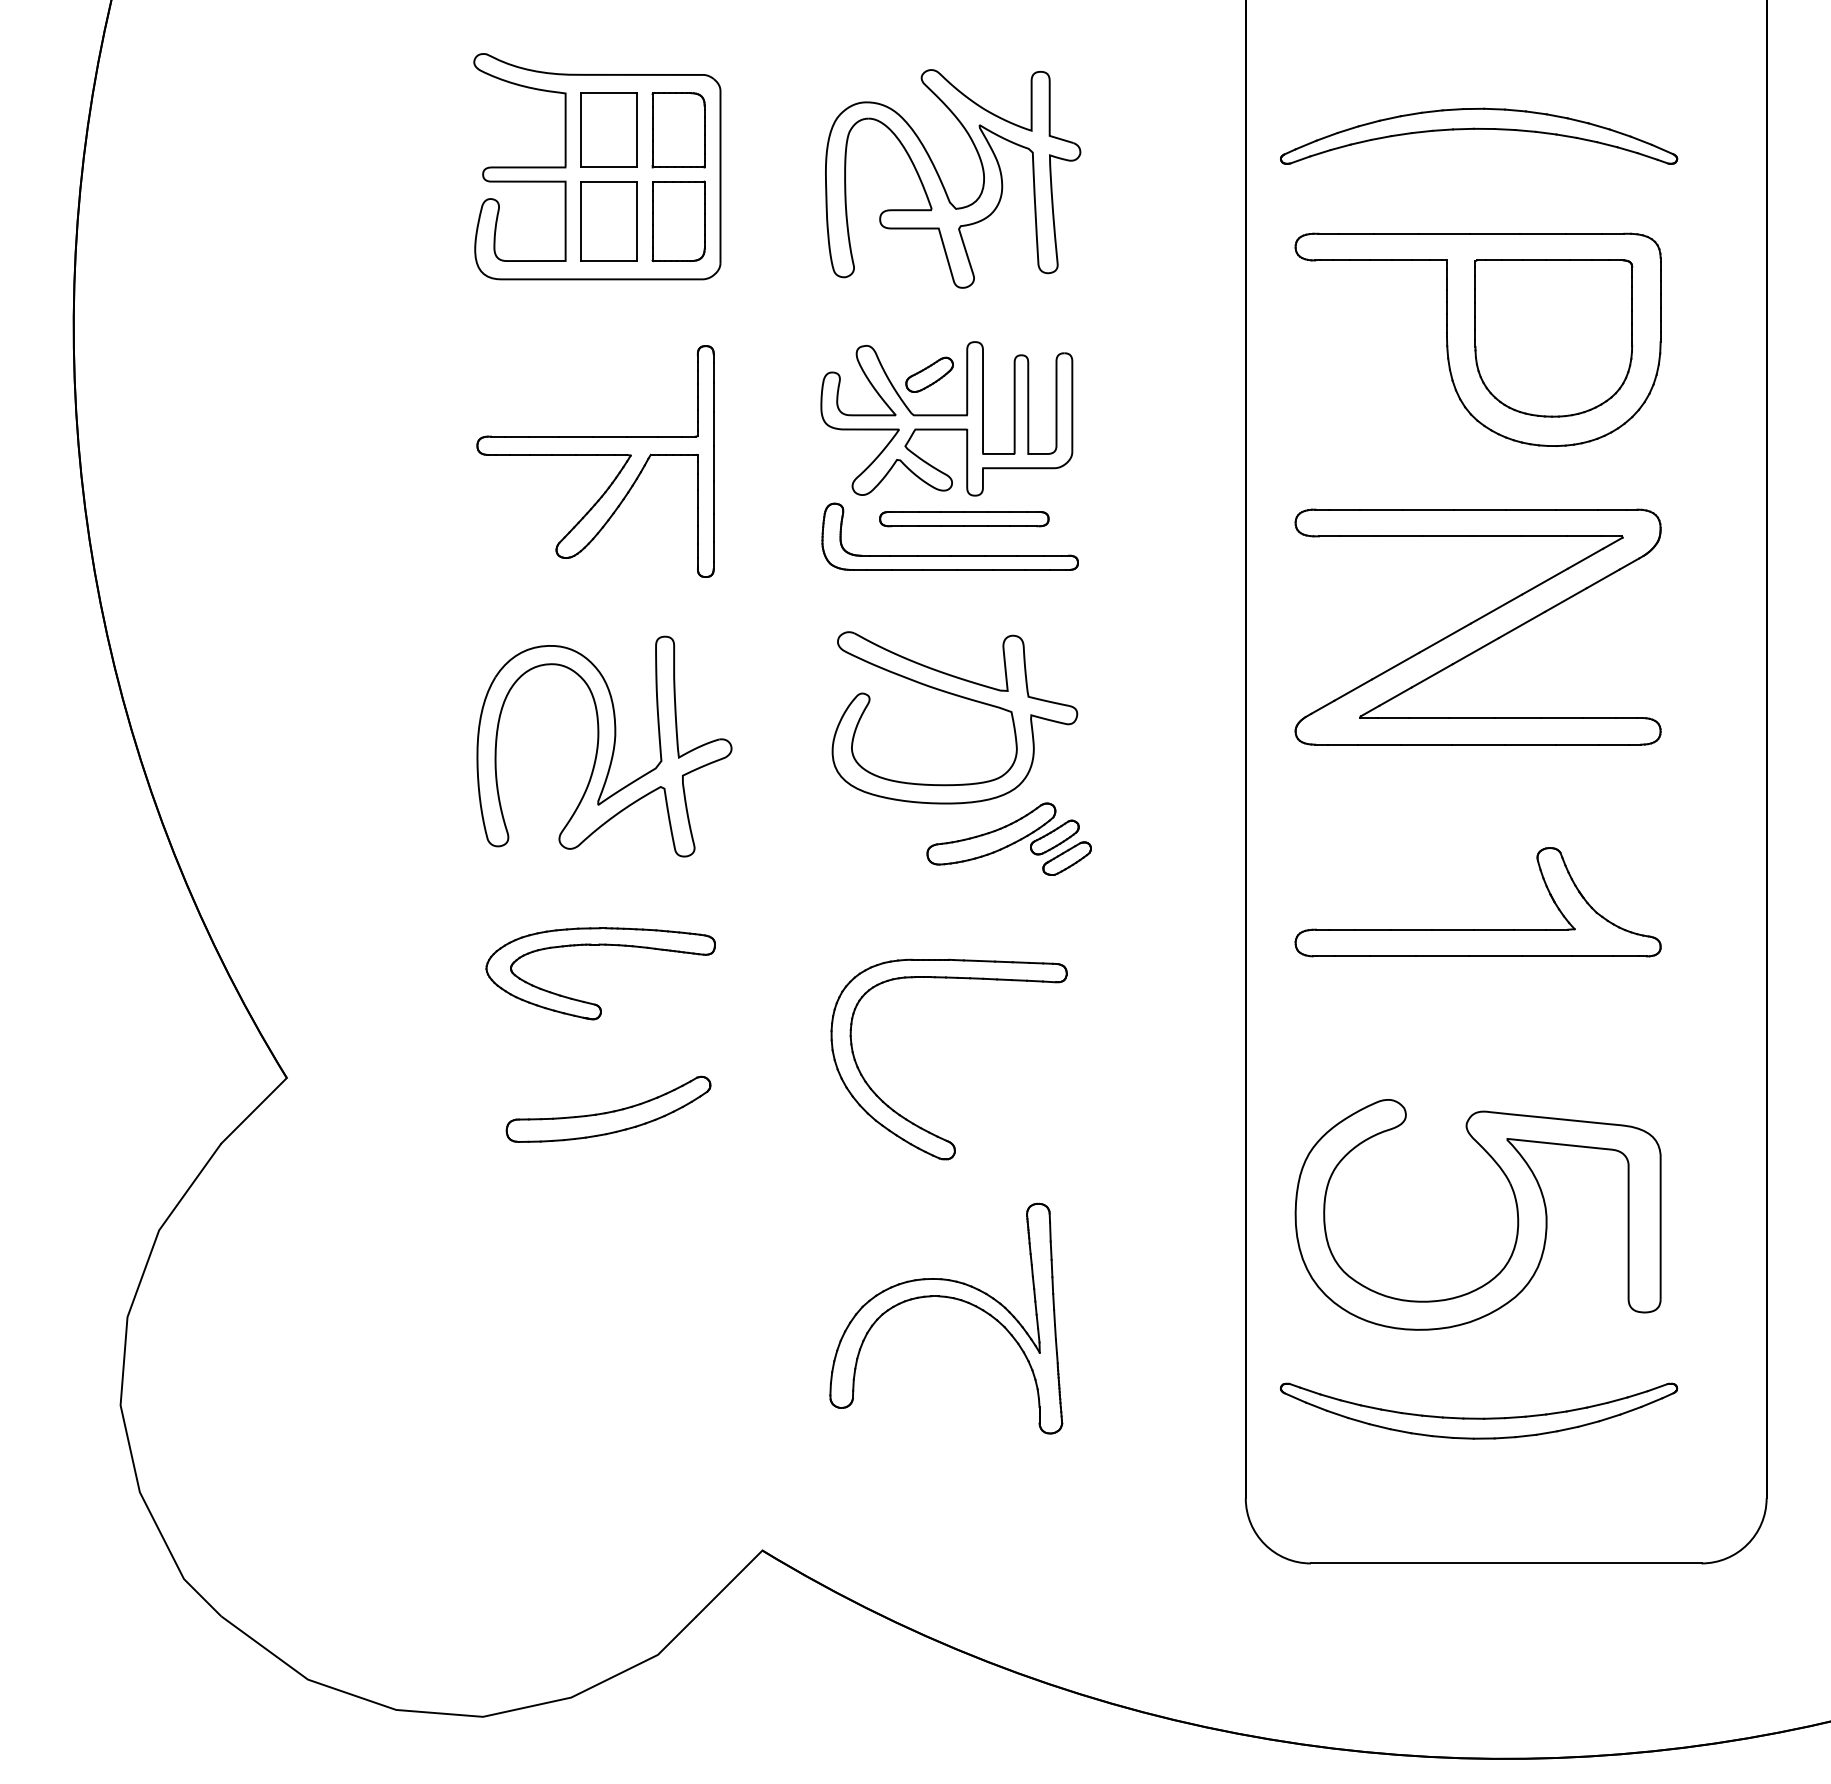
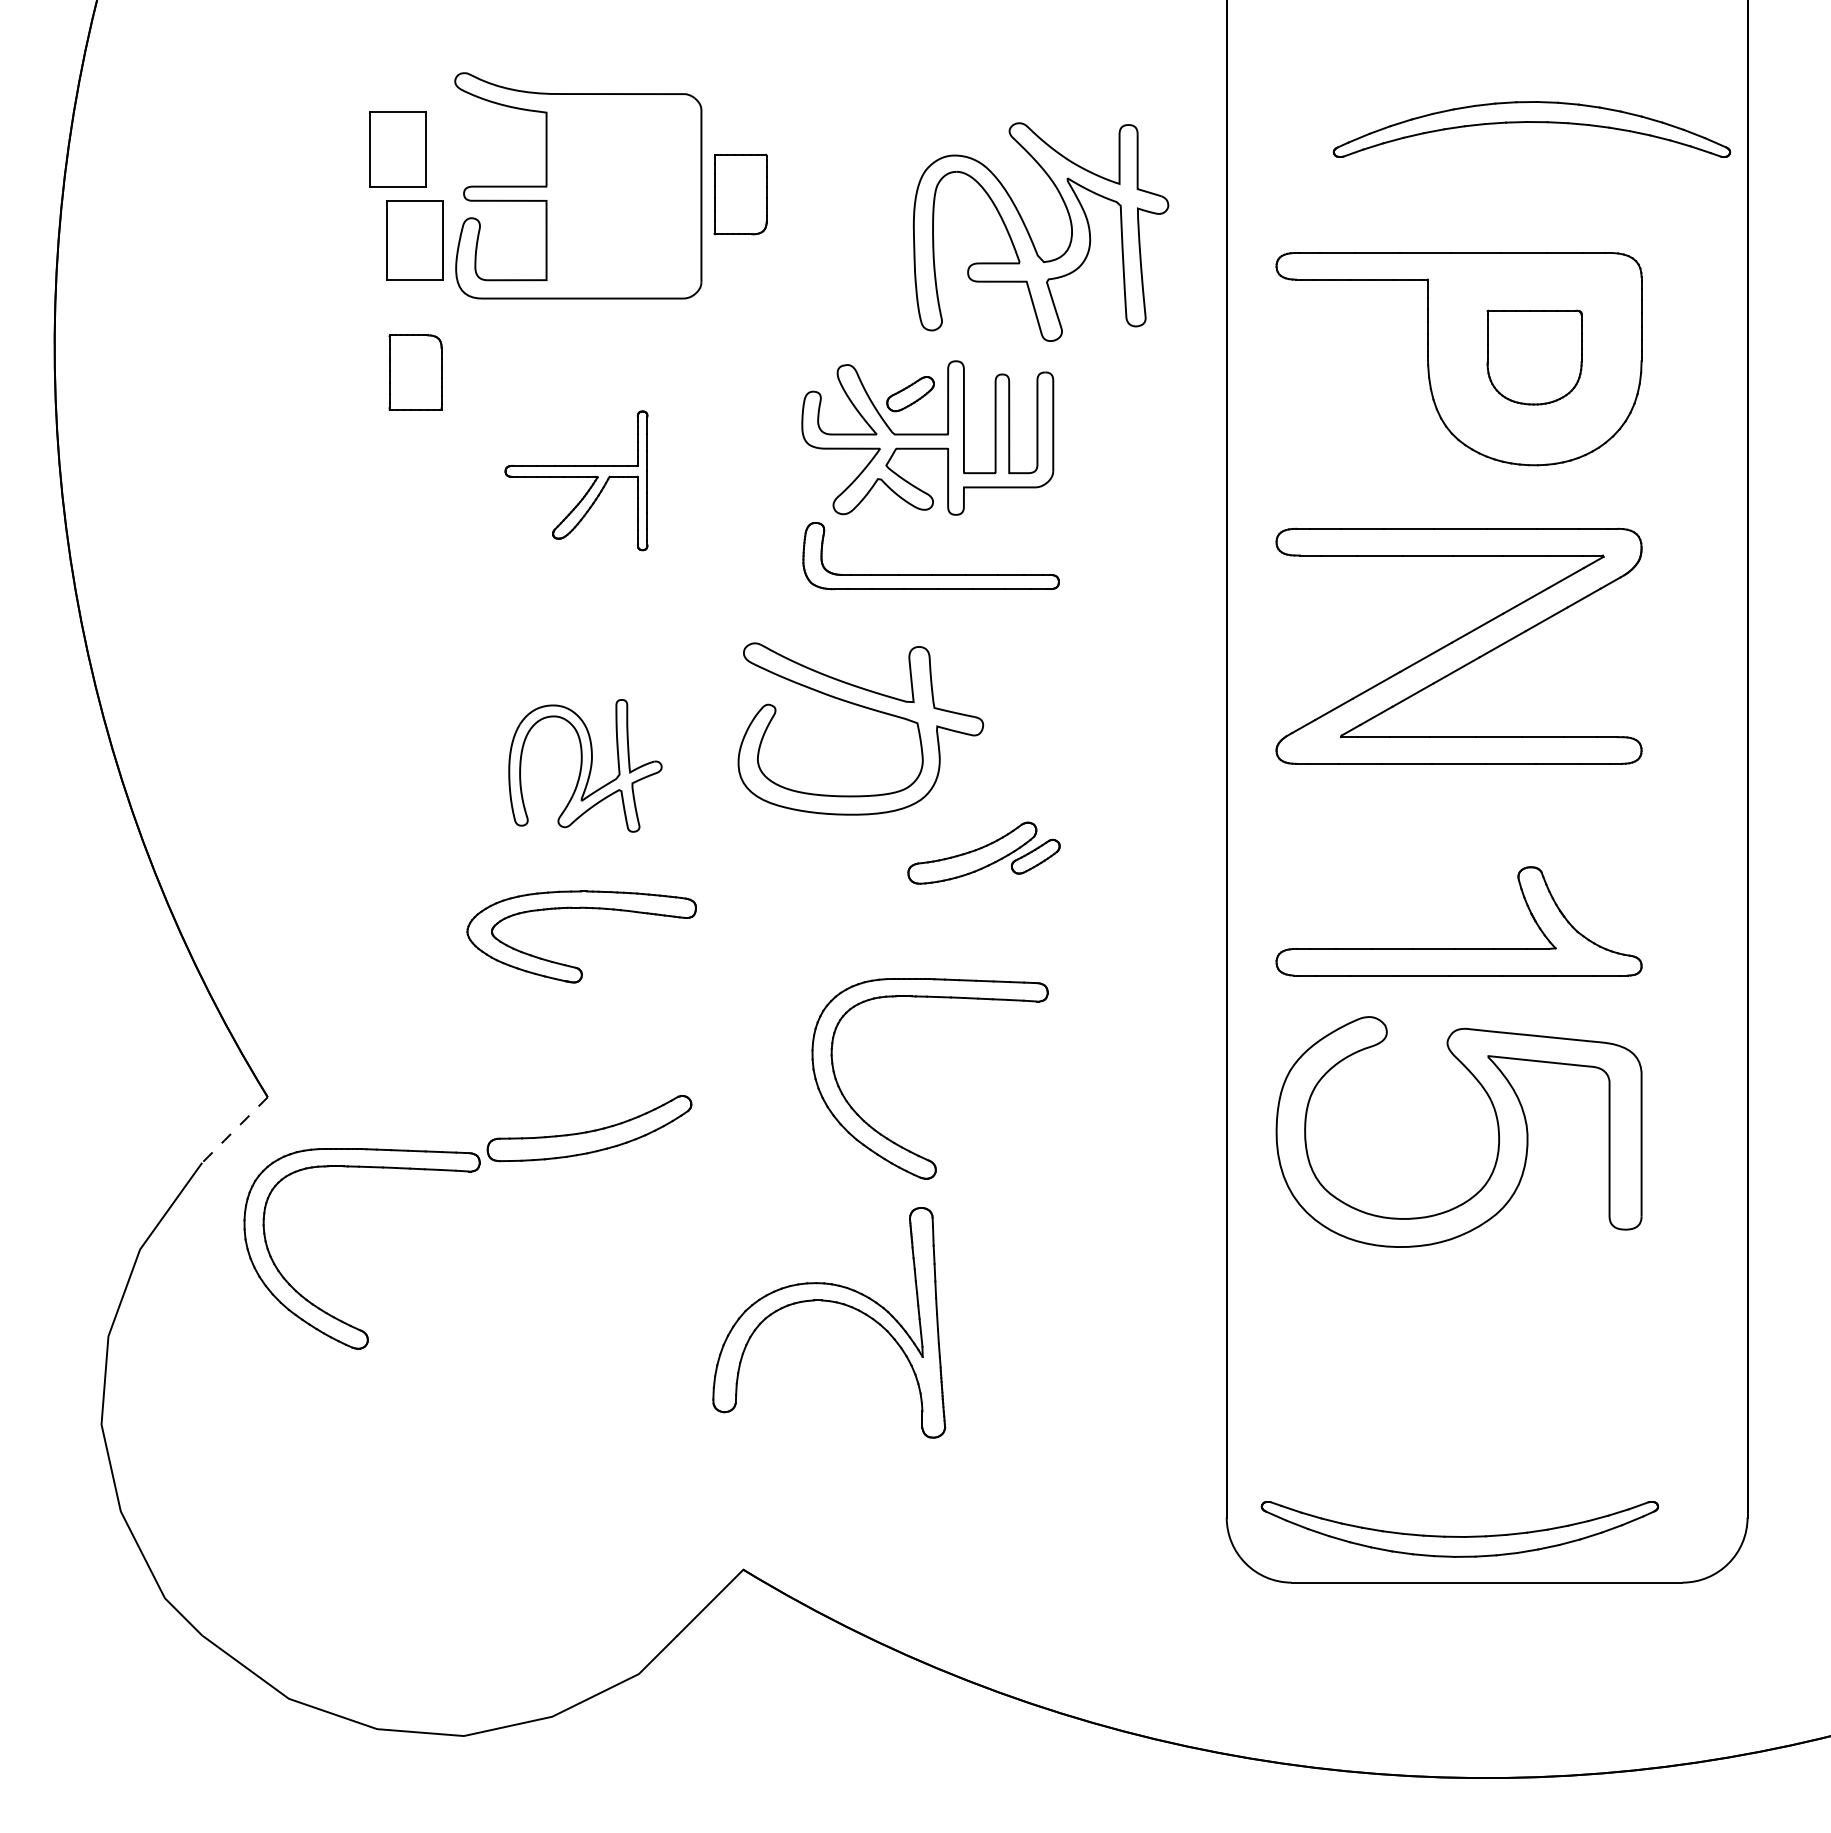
part: (1478, 129) -> (1531, 122), moved
part: (608, 130) -> (397, 149), moved
part: (678, 130) -> (415, 372), moved
part: (942, 182) -> (1030, 235), moved
part: (608, 221) -> (414, 240), moved
part: (678, 221) -> (740, 194), moved
part: (1553, 338) -> (1534, 357), size x0.6
part: (595, 461) -> (576, 480), size x0.6
part: (964, 519) -> (945, 538), removed
part: (959, 697) -> (865, 708), moved
part: (604, 746) -> (585, 765), size x0.6
part: (1066, 858) -> (1047, 877), removed
part: (600, 945) -> (581, 908), moved
line: (253, 1111) -> (234, 1130), solid -> dashed
part: (1516, 1213) -> (1497, 1130), moved
part: (343, 1291) -> (324, 1310), added
part: (952, 1299) -> (835, 1303), moved
part: (1478, 1418) -> (1459, 1536), moved

